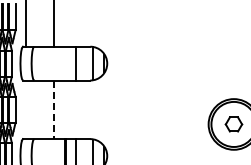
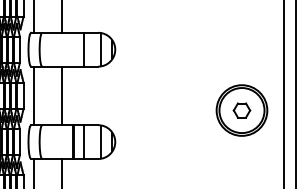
line: (25, 109) -> (33, 95), added
line: (53, 110) -> (61, 96), dashed -> solid

